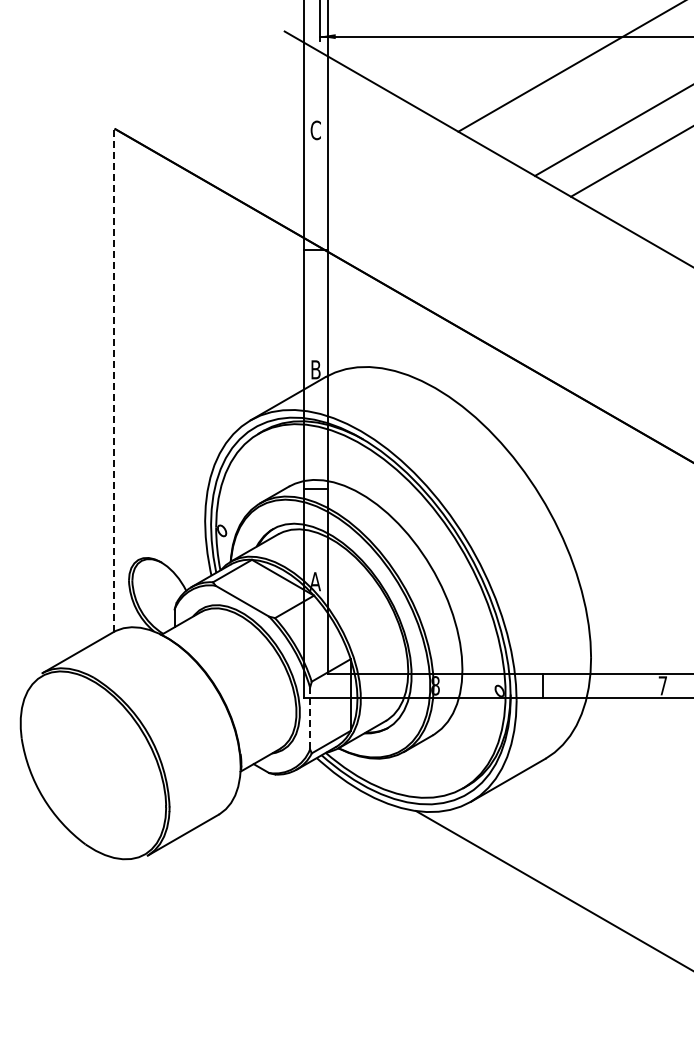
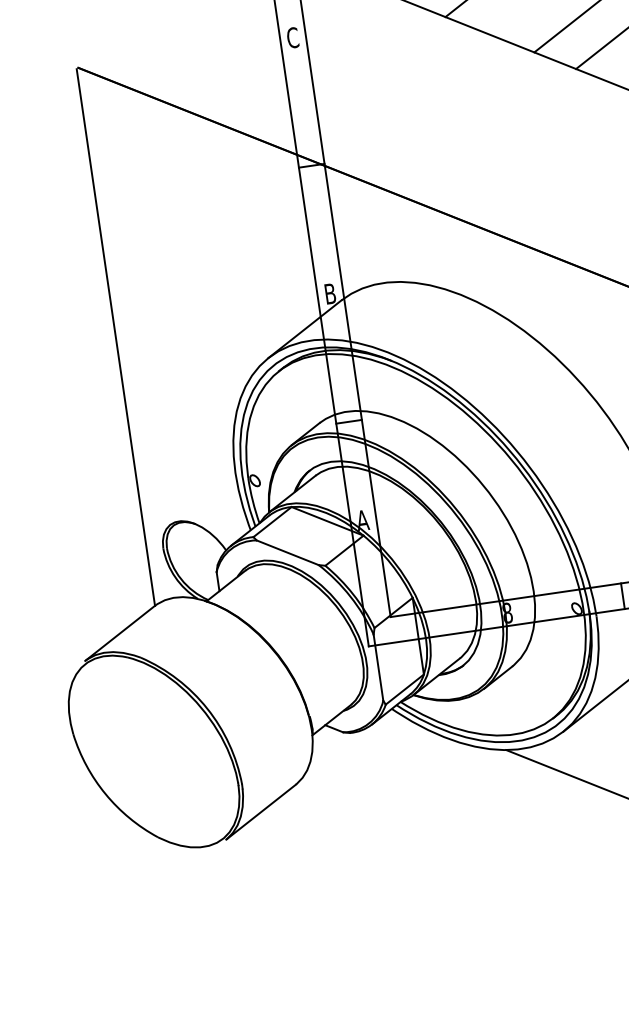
line: (113, 381) -> (115, 337), dashed -> solid
line: (310, 718) -> (378, 667), dashed -> solid

